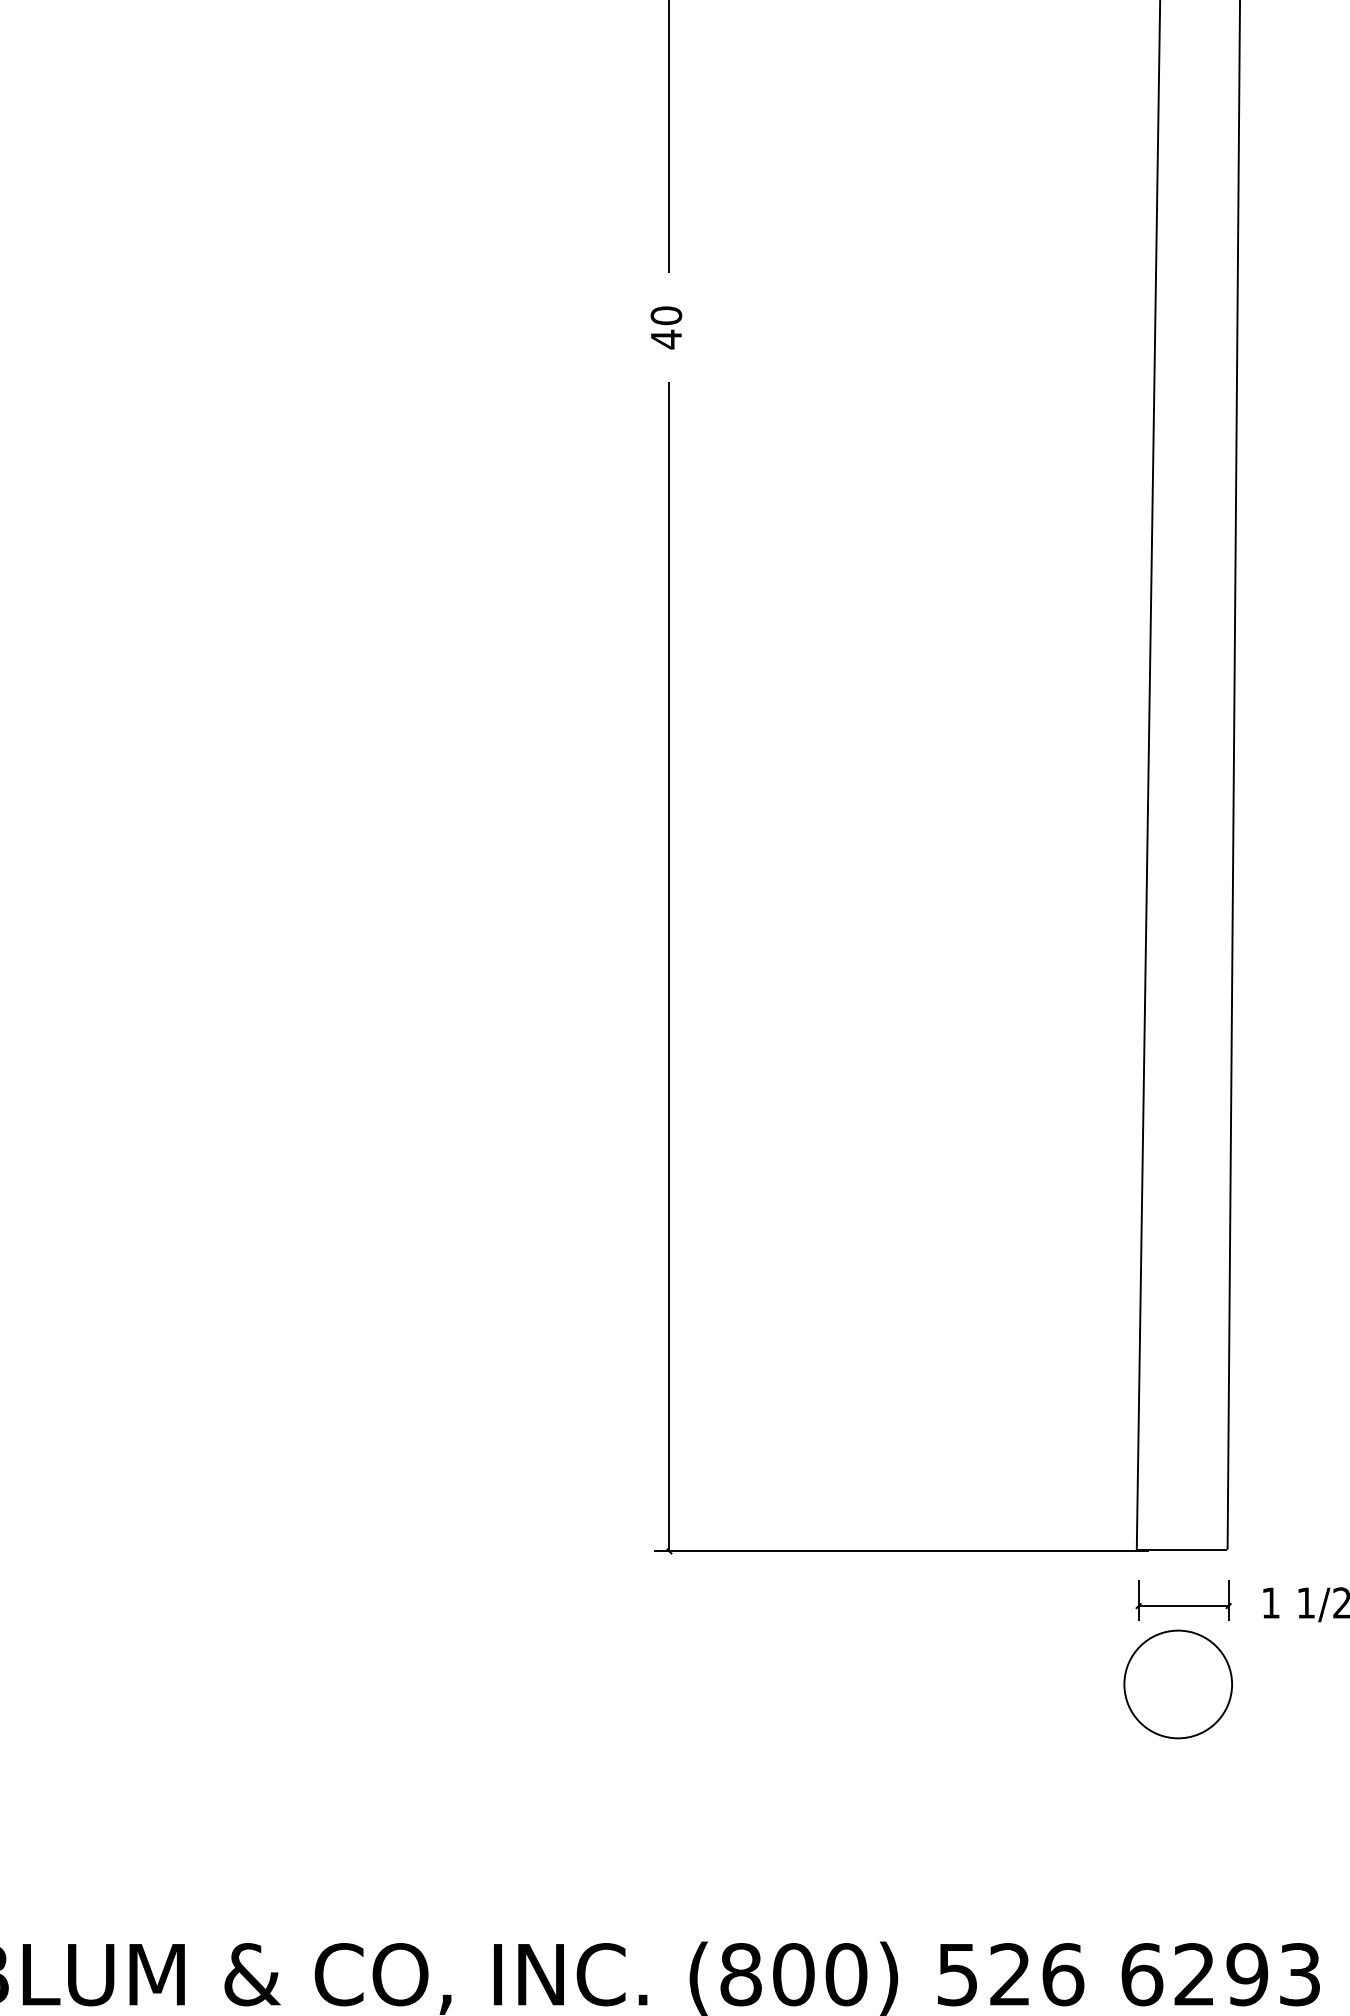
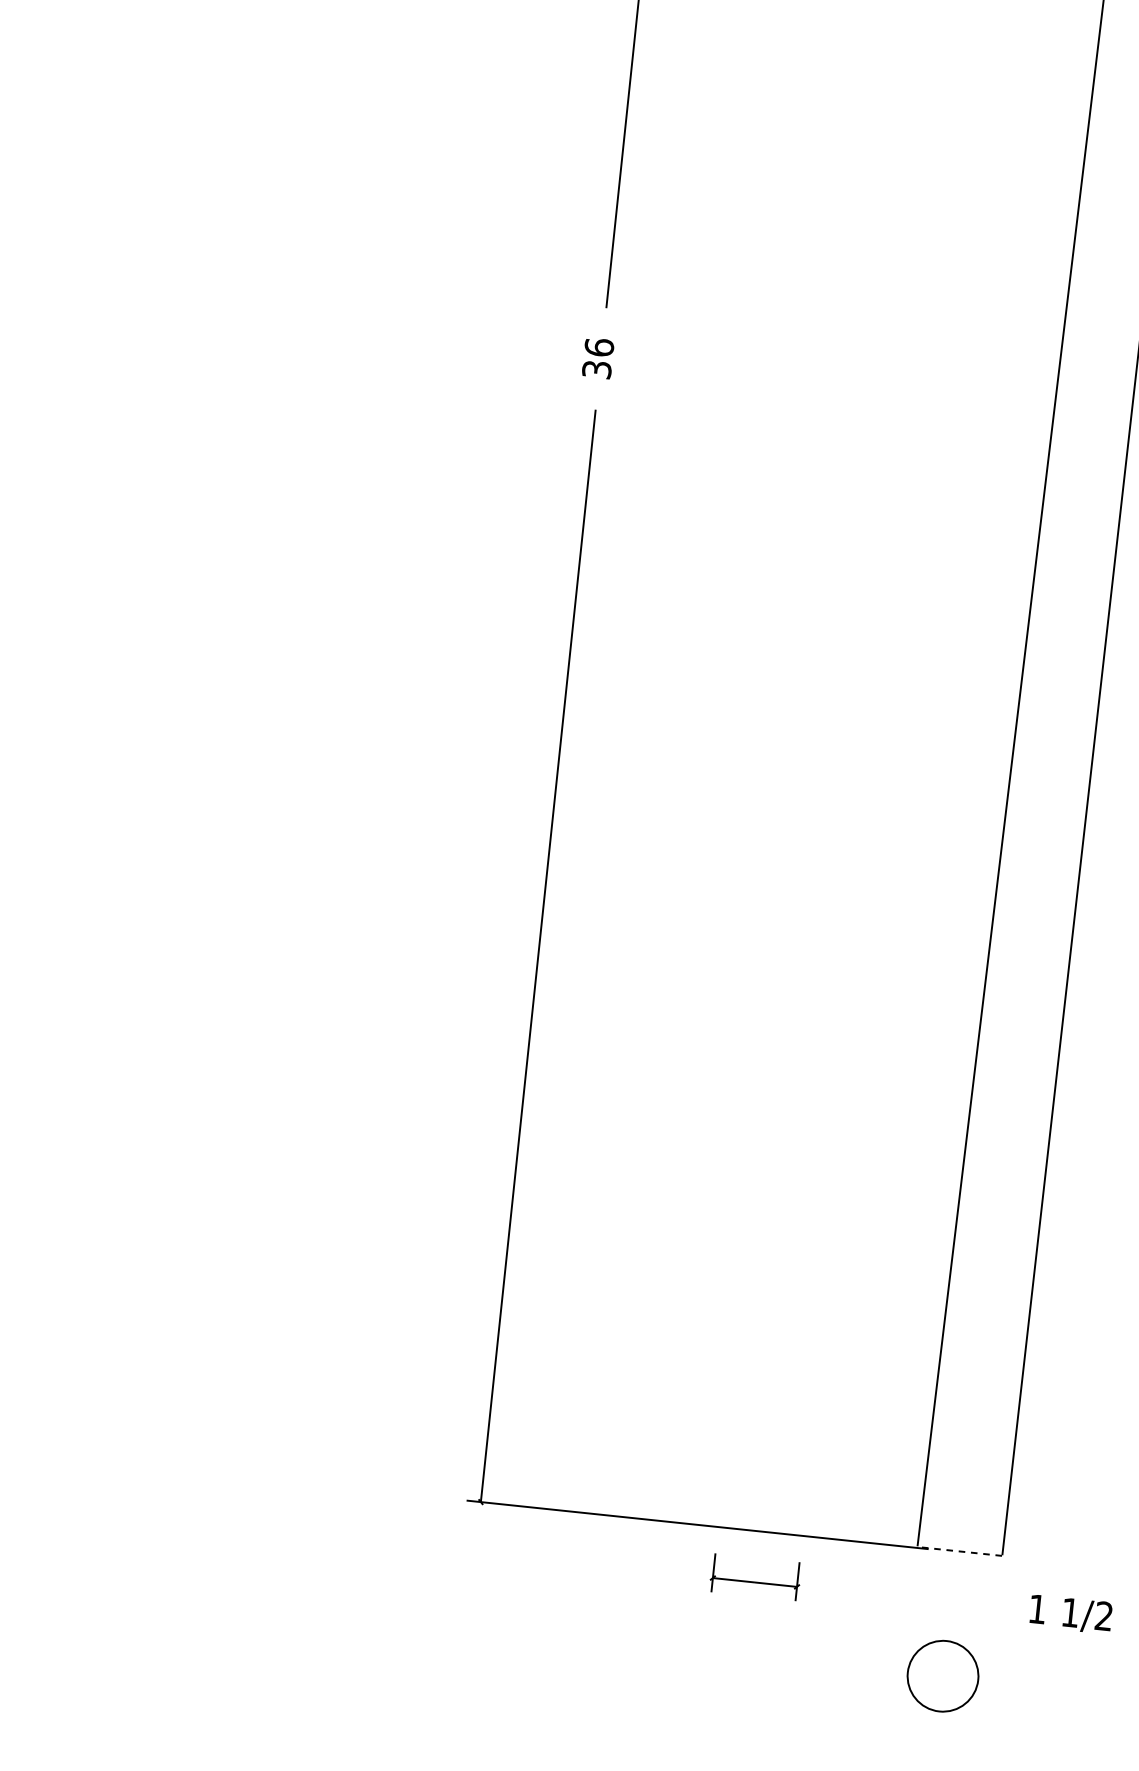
text: (666, 327) -> (598, 358), 40 -> 36
line: (1181, 1550) -> (959, 1551), solid -> dashed
part: (1183, 1600) -> (755, 1577), moved
circle: (1178, 1684) -> (943, 1676), size x0.7

